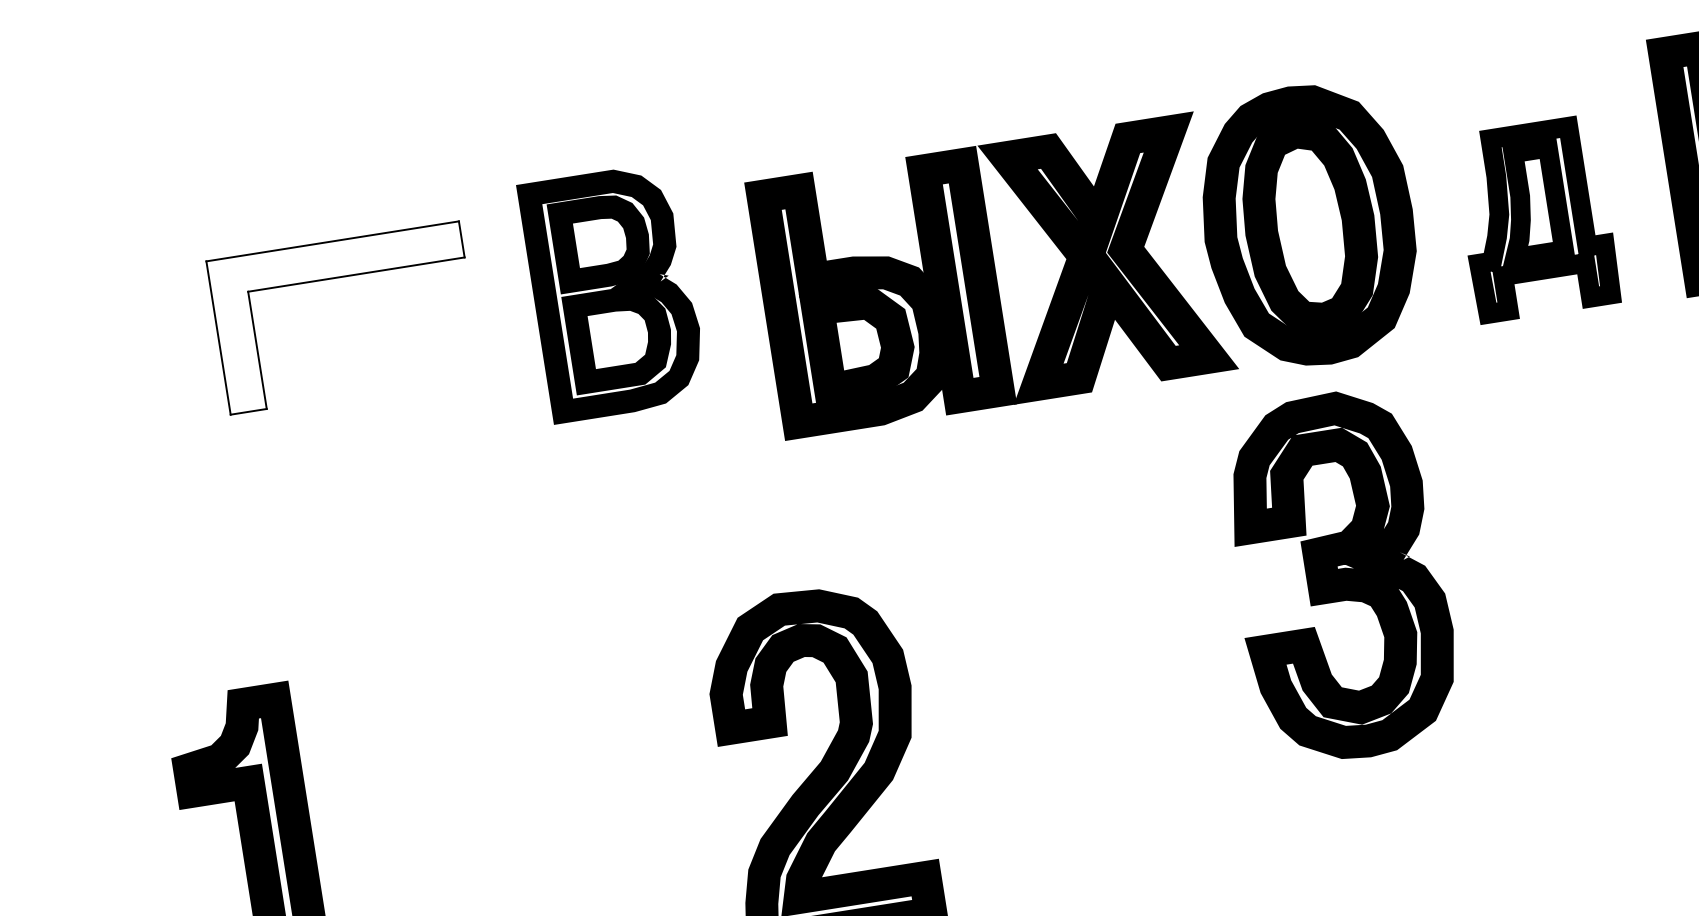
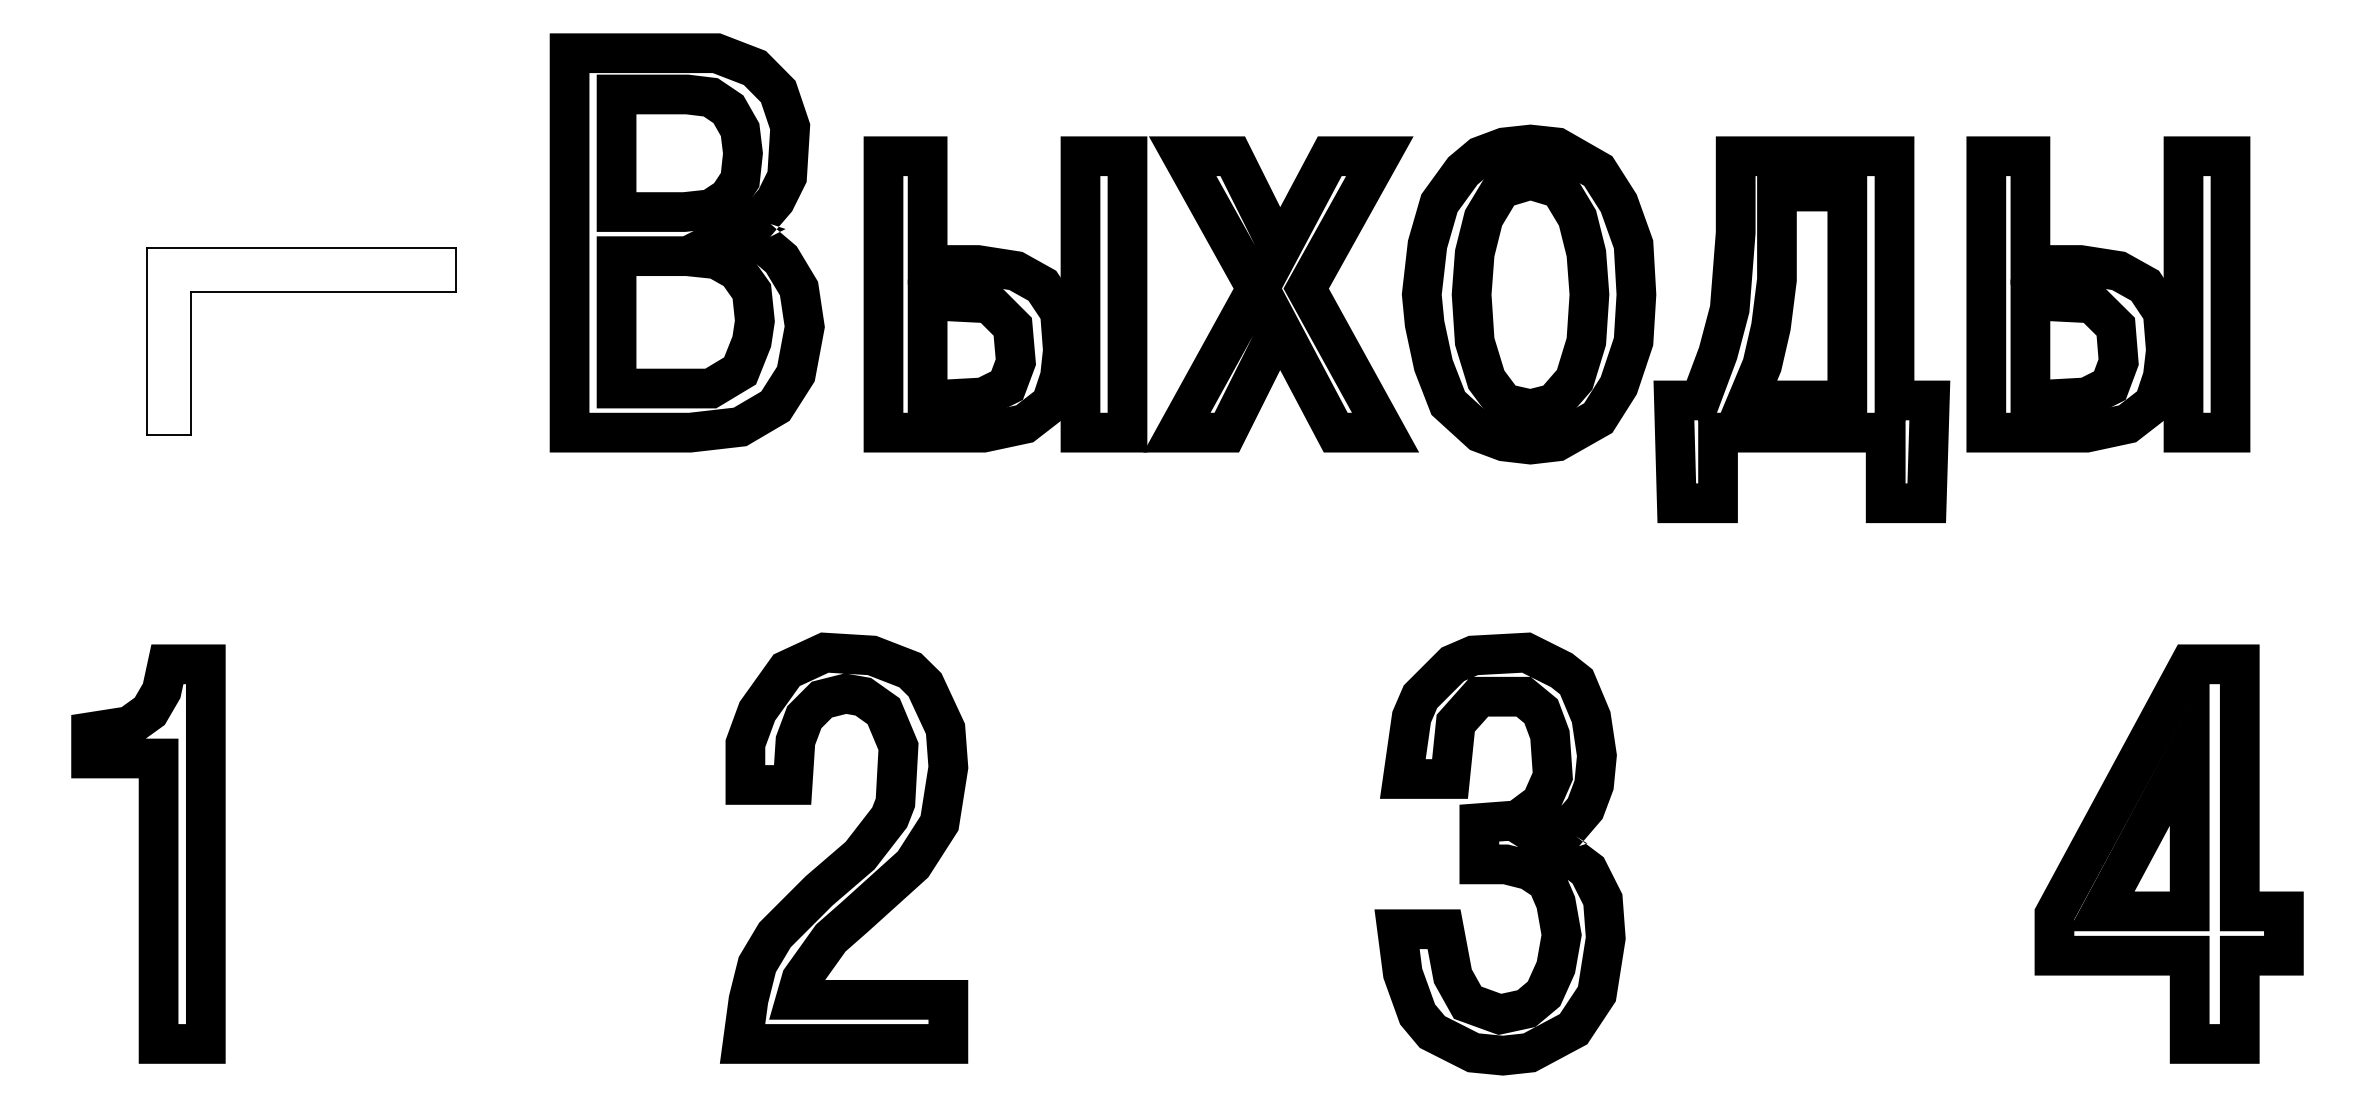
part: (1535, 219) -> (1801, 329), size x1.67
part: (338, 277) -> (301, 292), moved
part: (613, 292) -> (686, 242), size x1.43
part: (1339, 576) -> (1499, 853), moved

